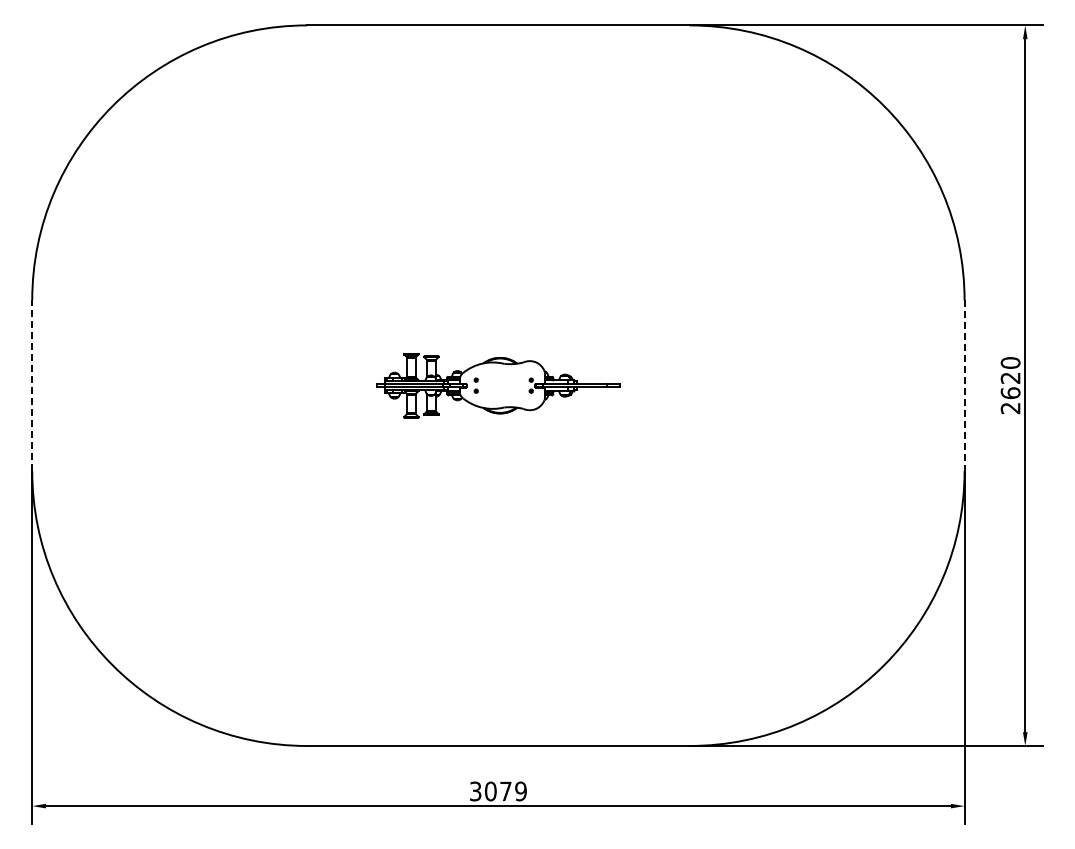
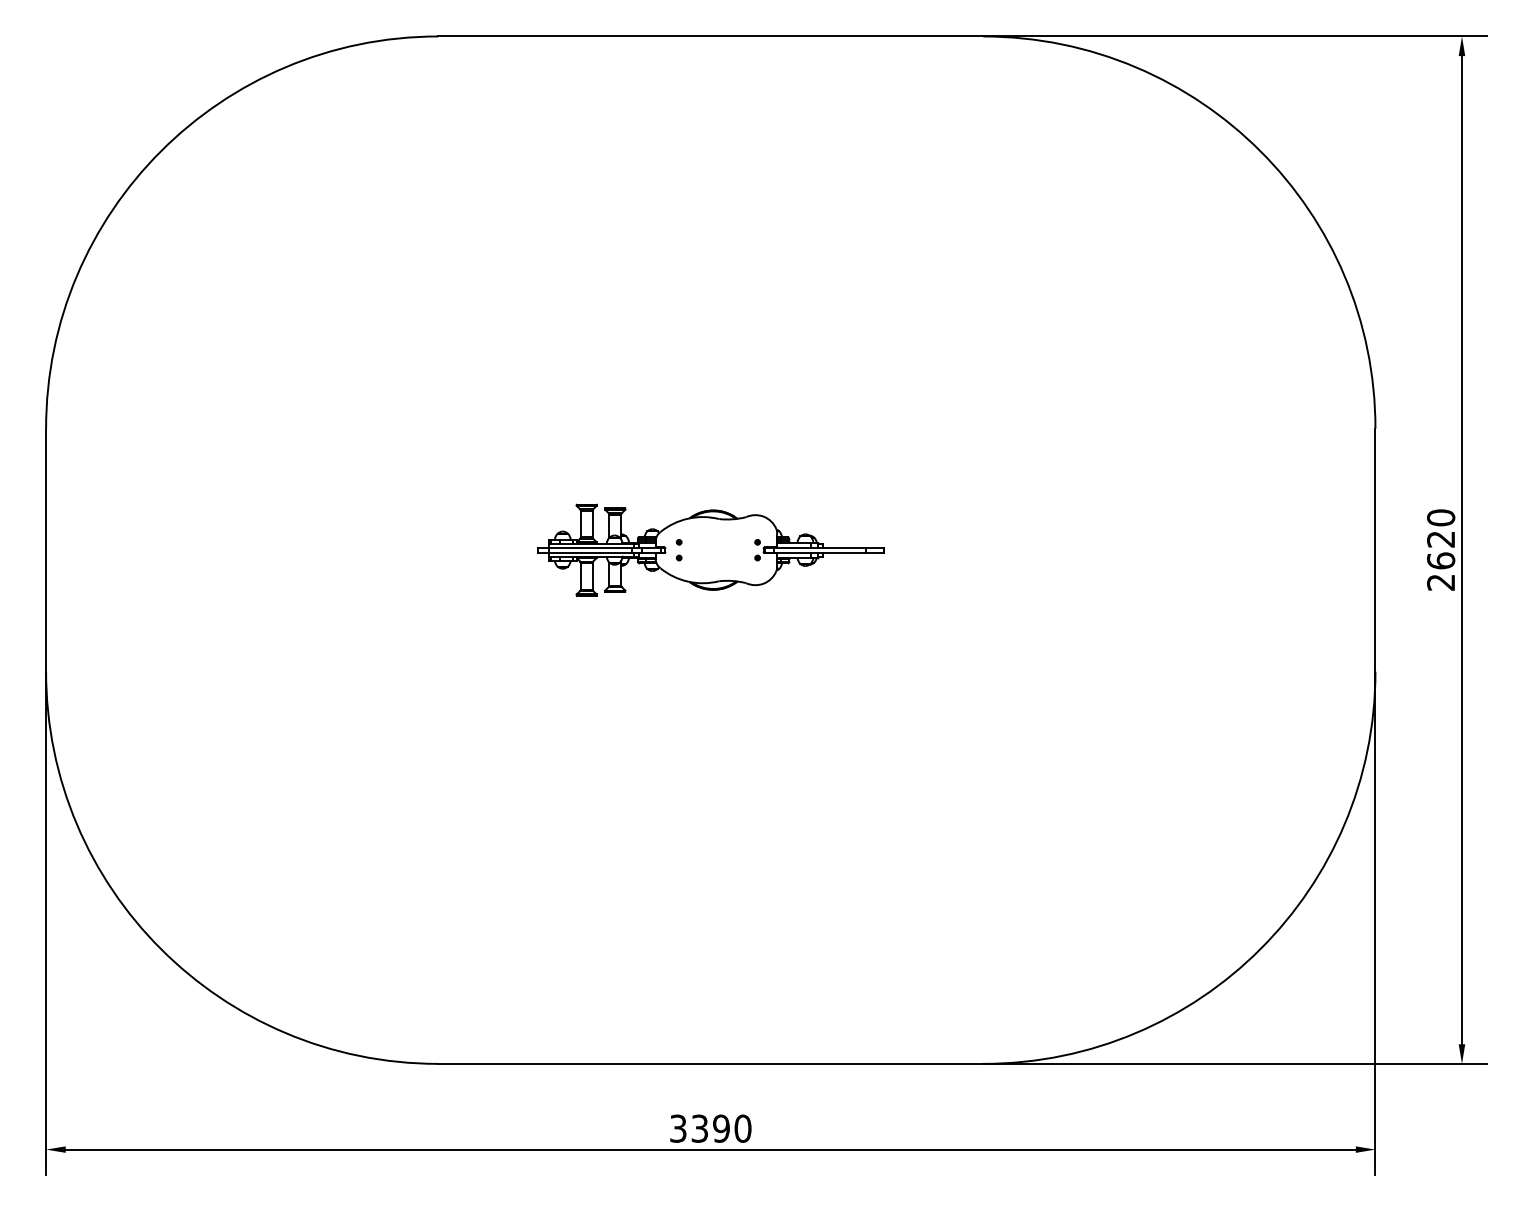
line: (32, 385) -> (46, 549), dashed -> solid
line: (964, 386) -> (1375, 551), dashed -> solid
text: (505, 791) -> (720, 1128), 3079 -> 3390

